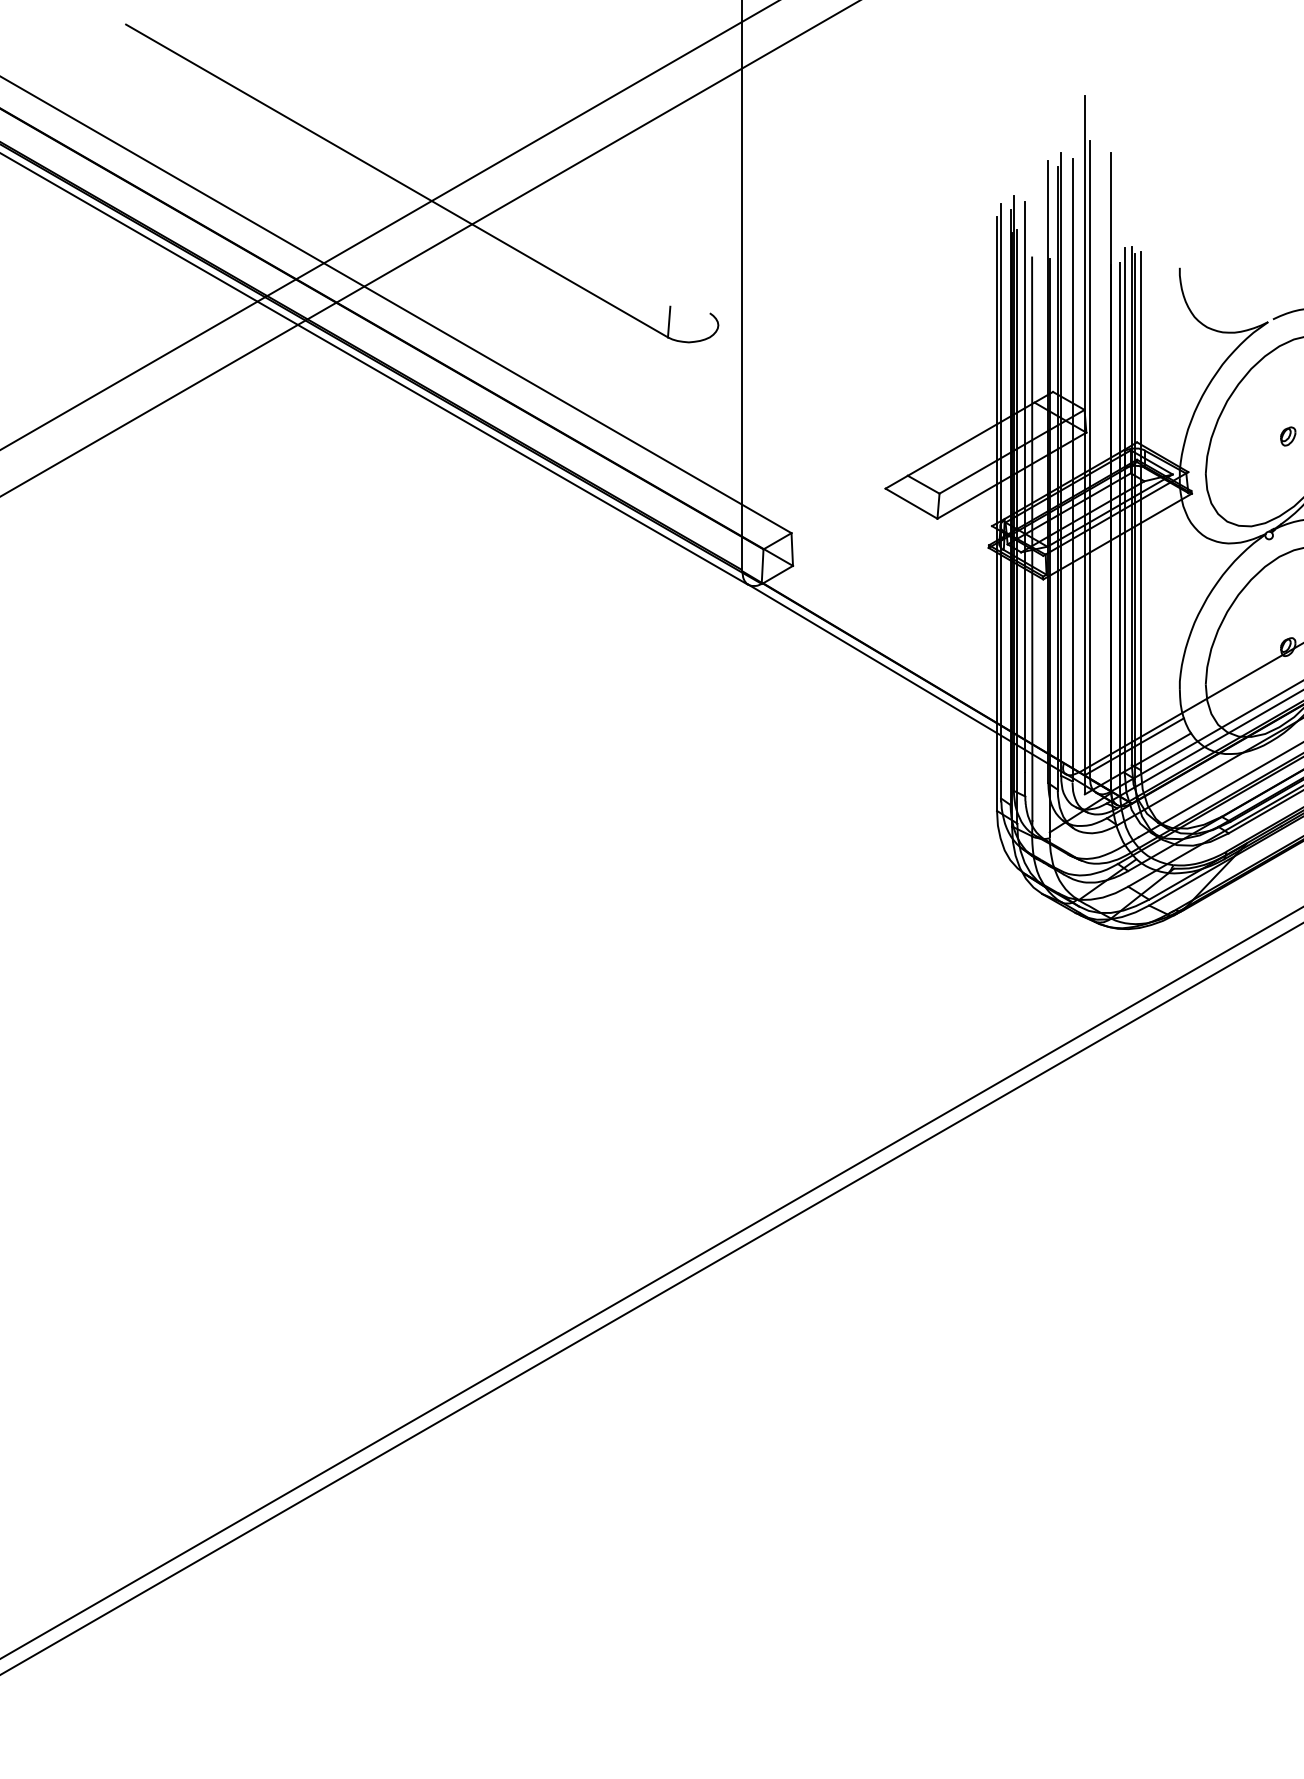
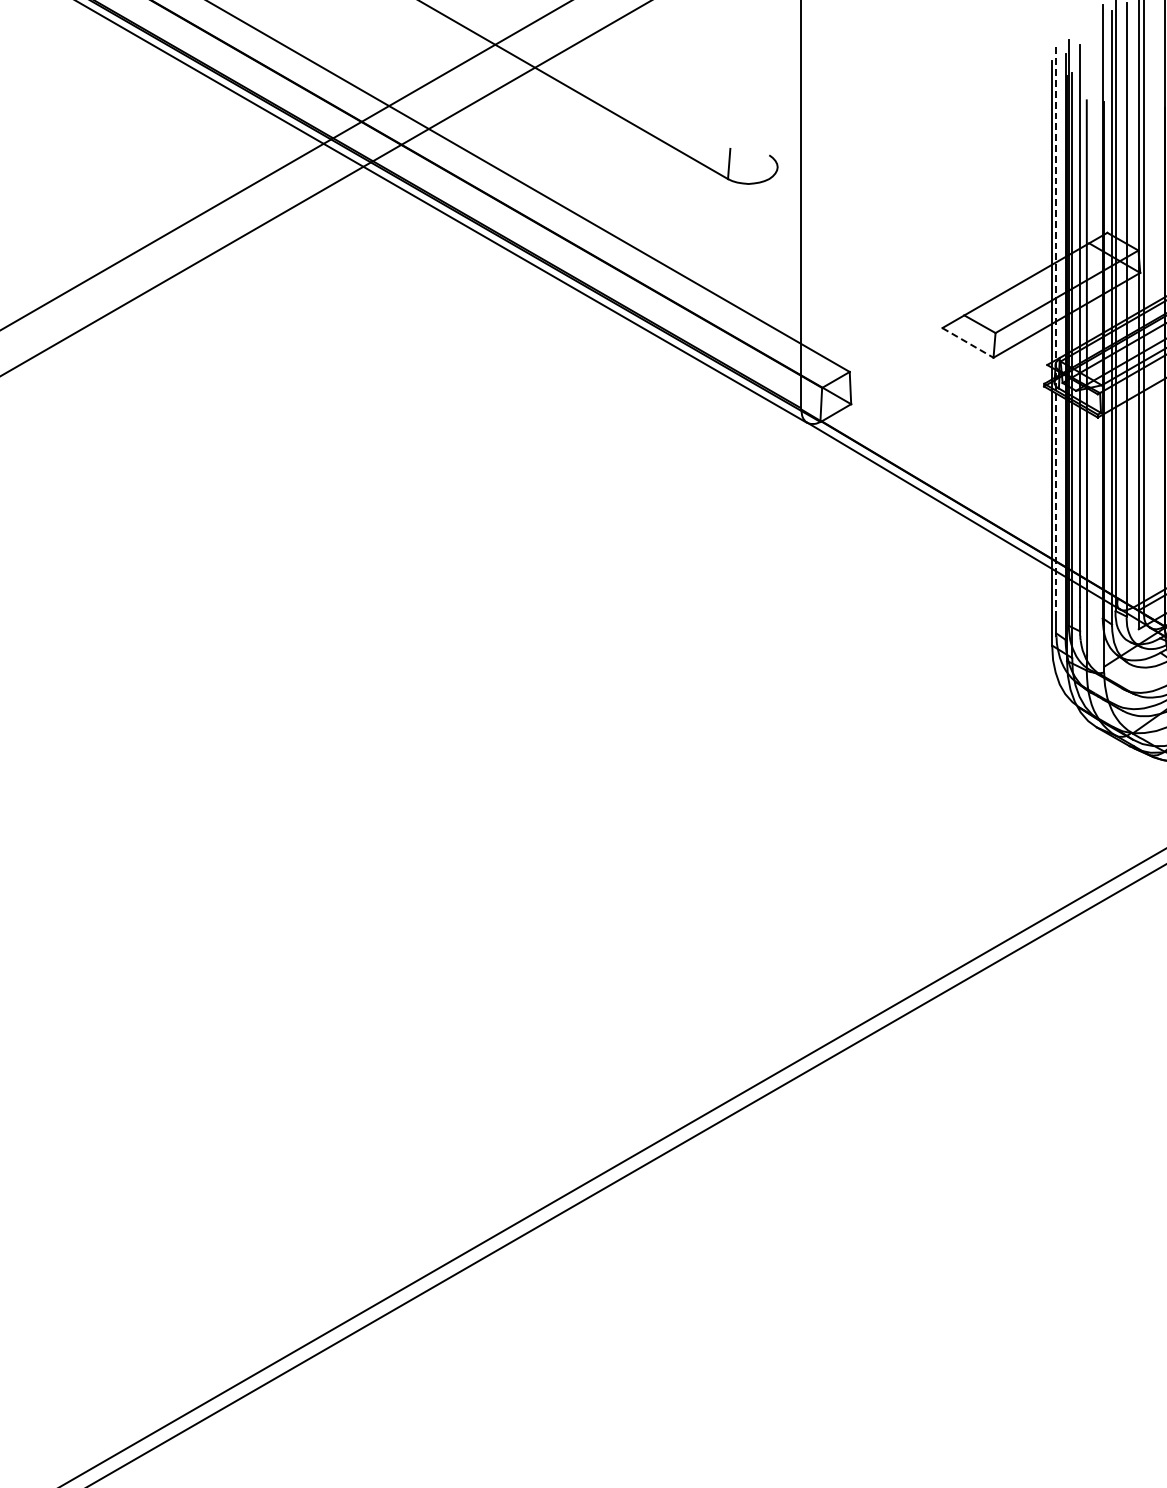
line: (1001, 492) -> (1056, 331), solid -> dashed
line: (911, 503) -> (967, 342), solid -> dashed

